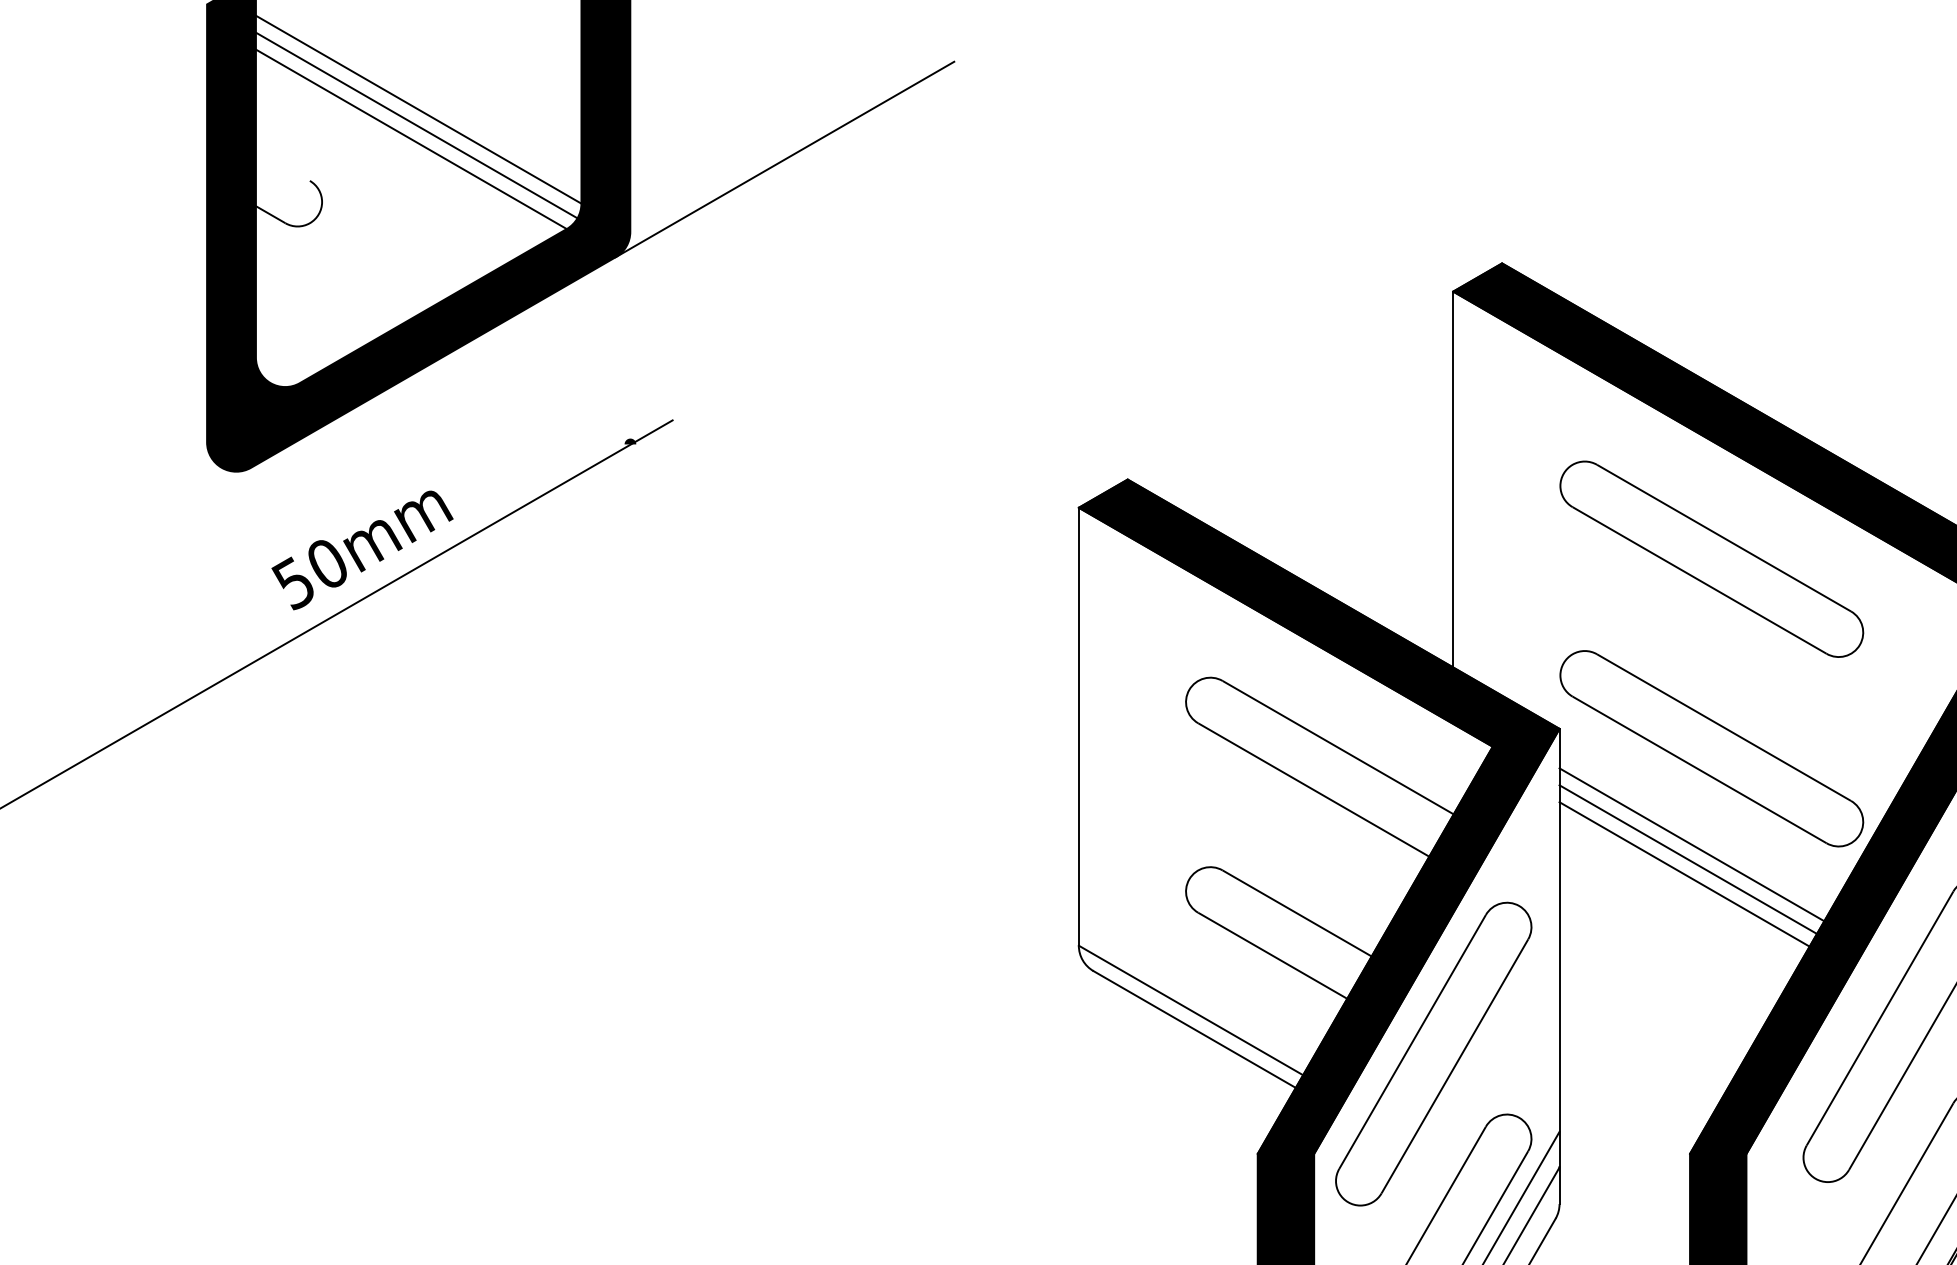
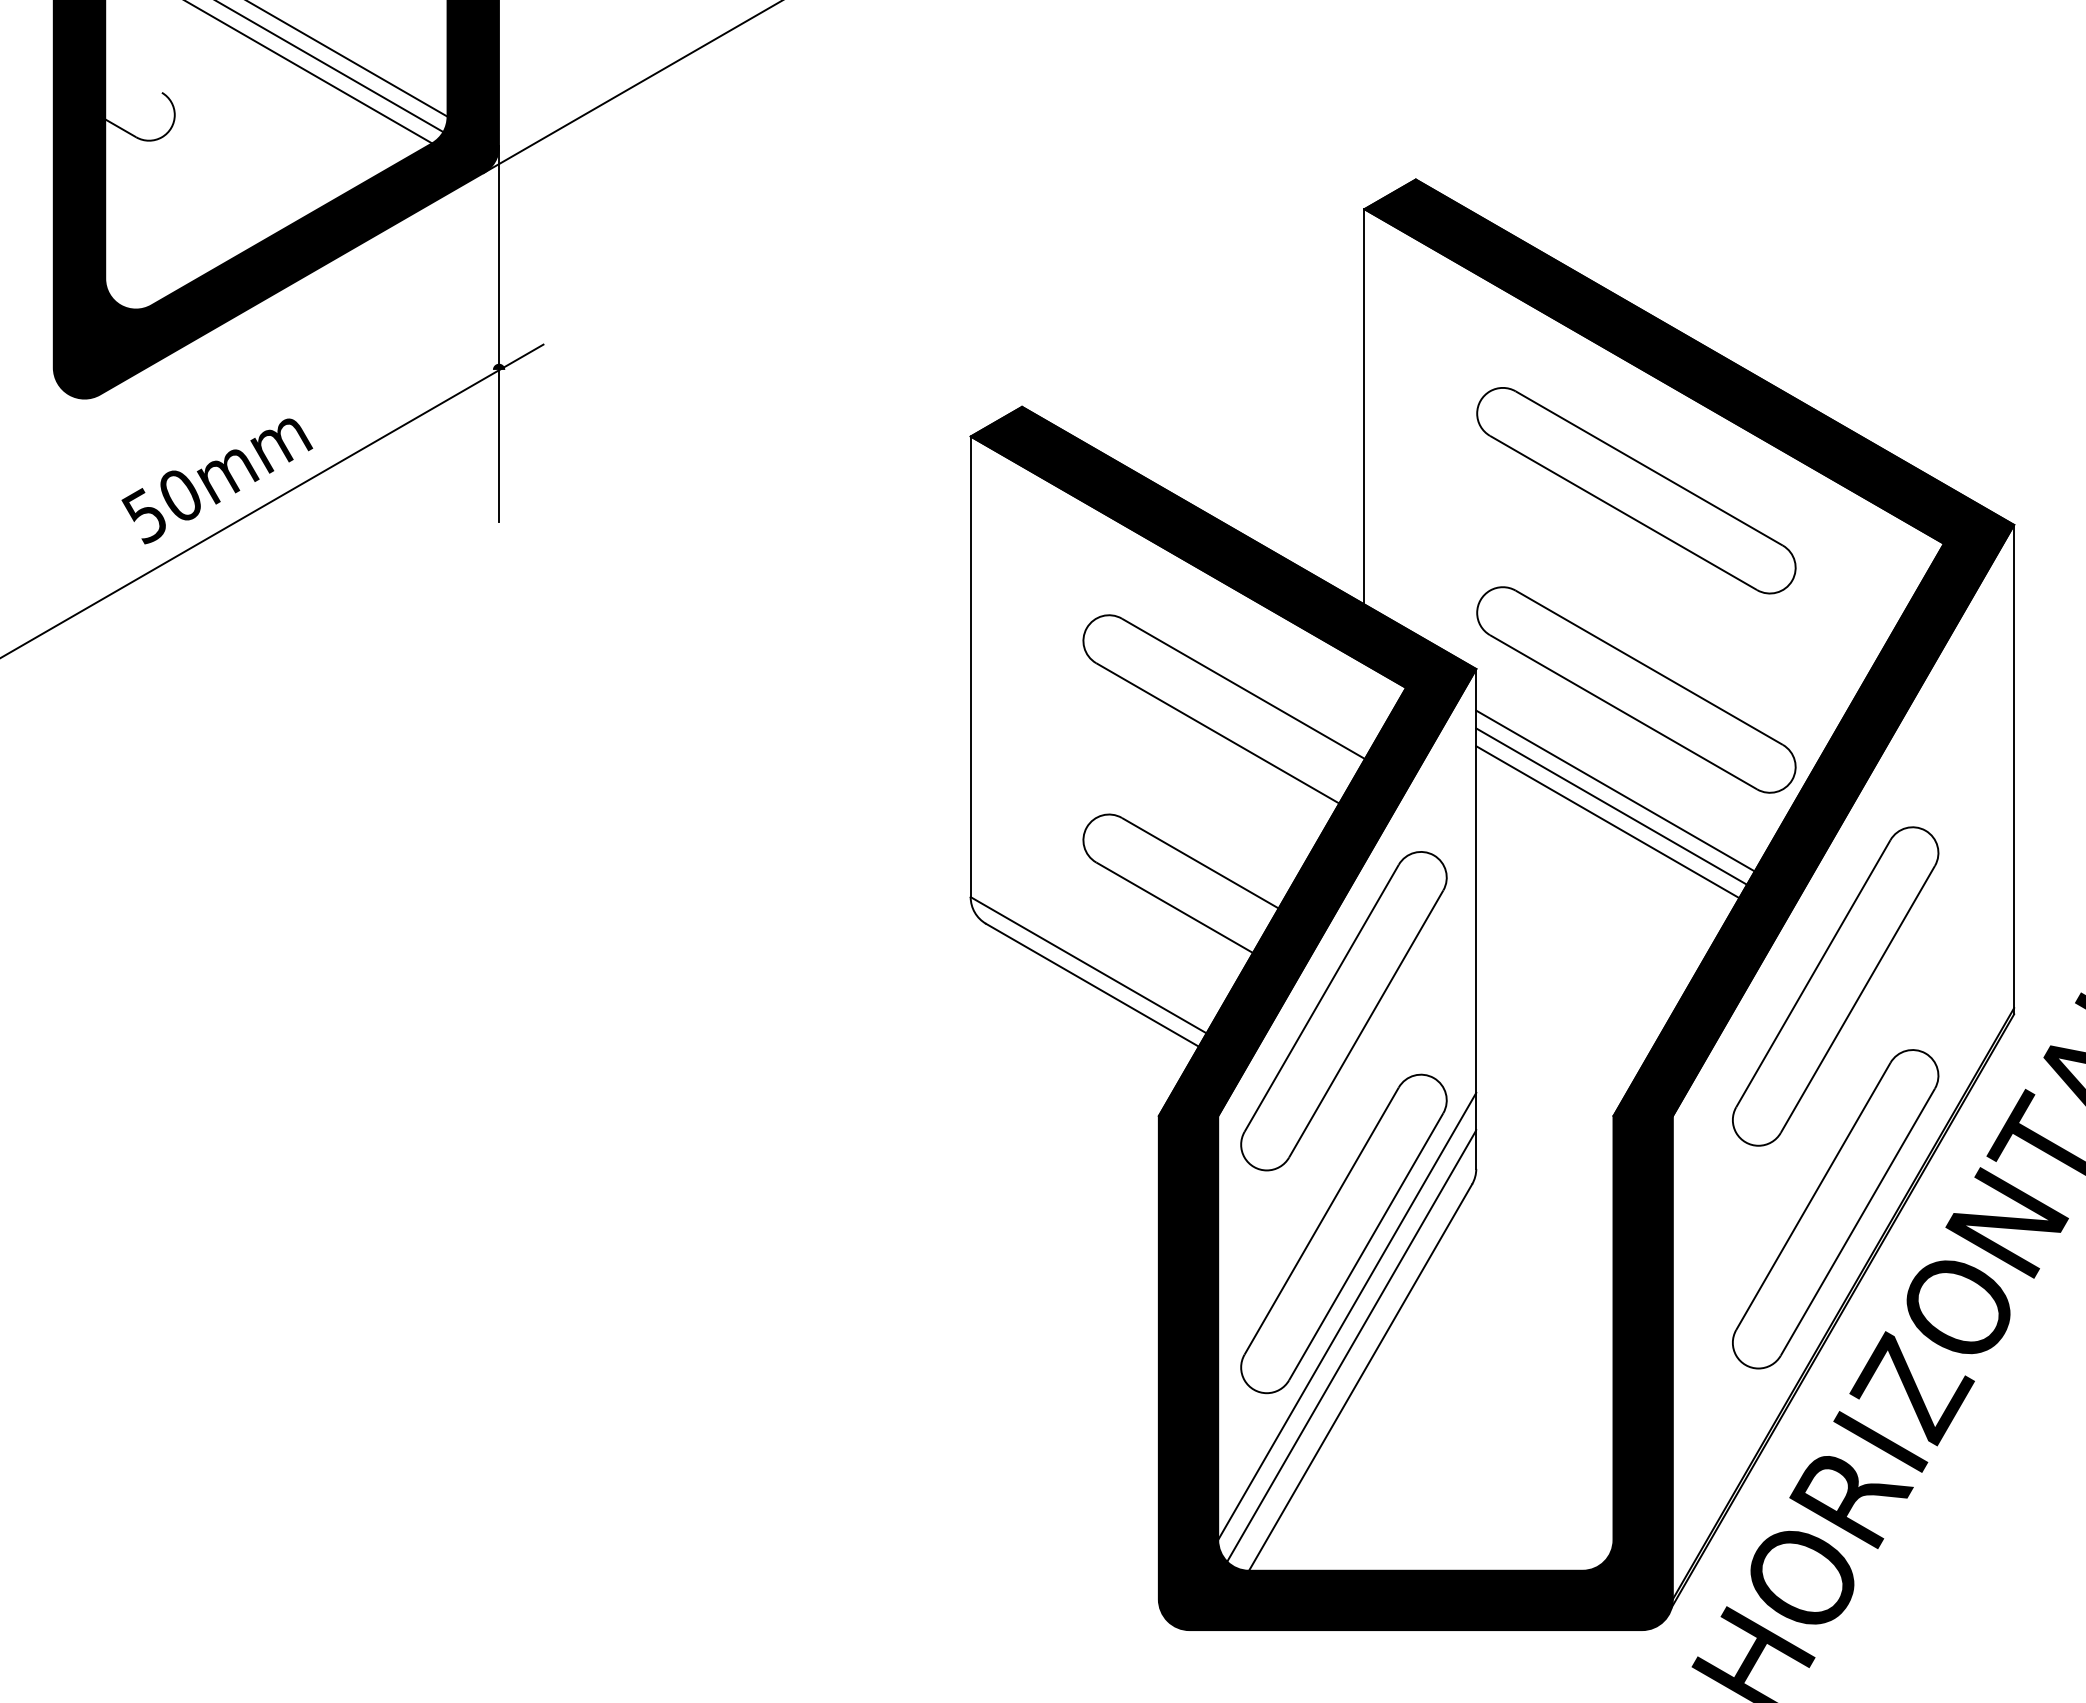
line: (629, 409) -> (498, 333), added

